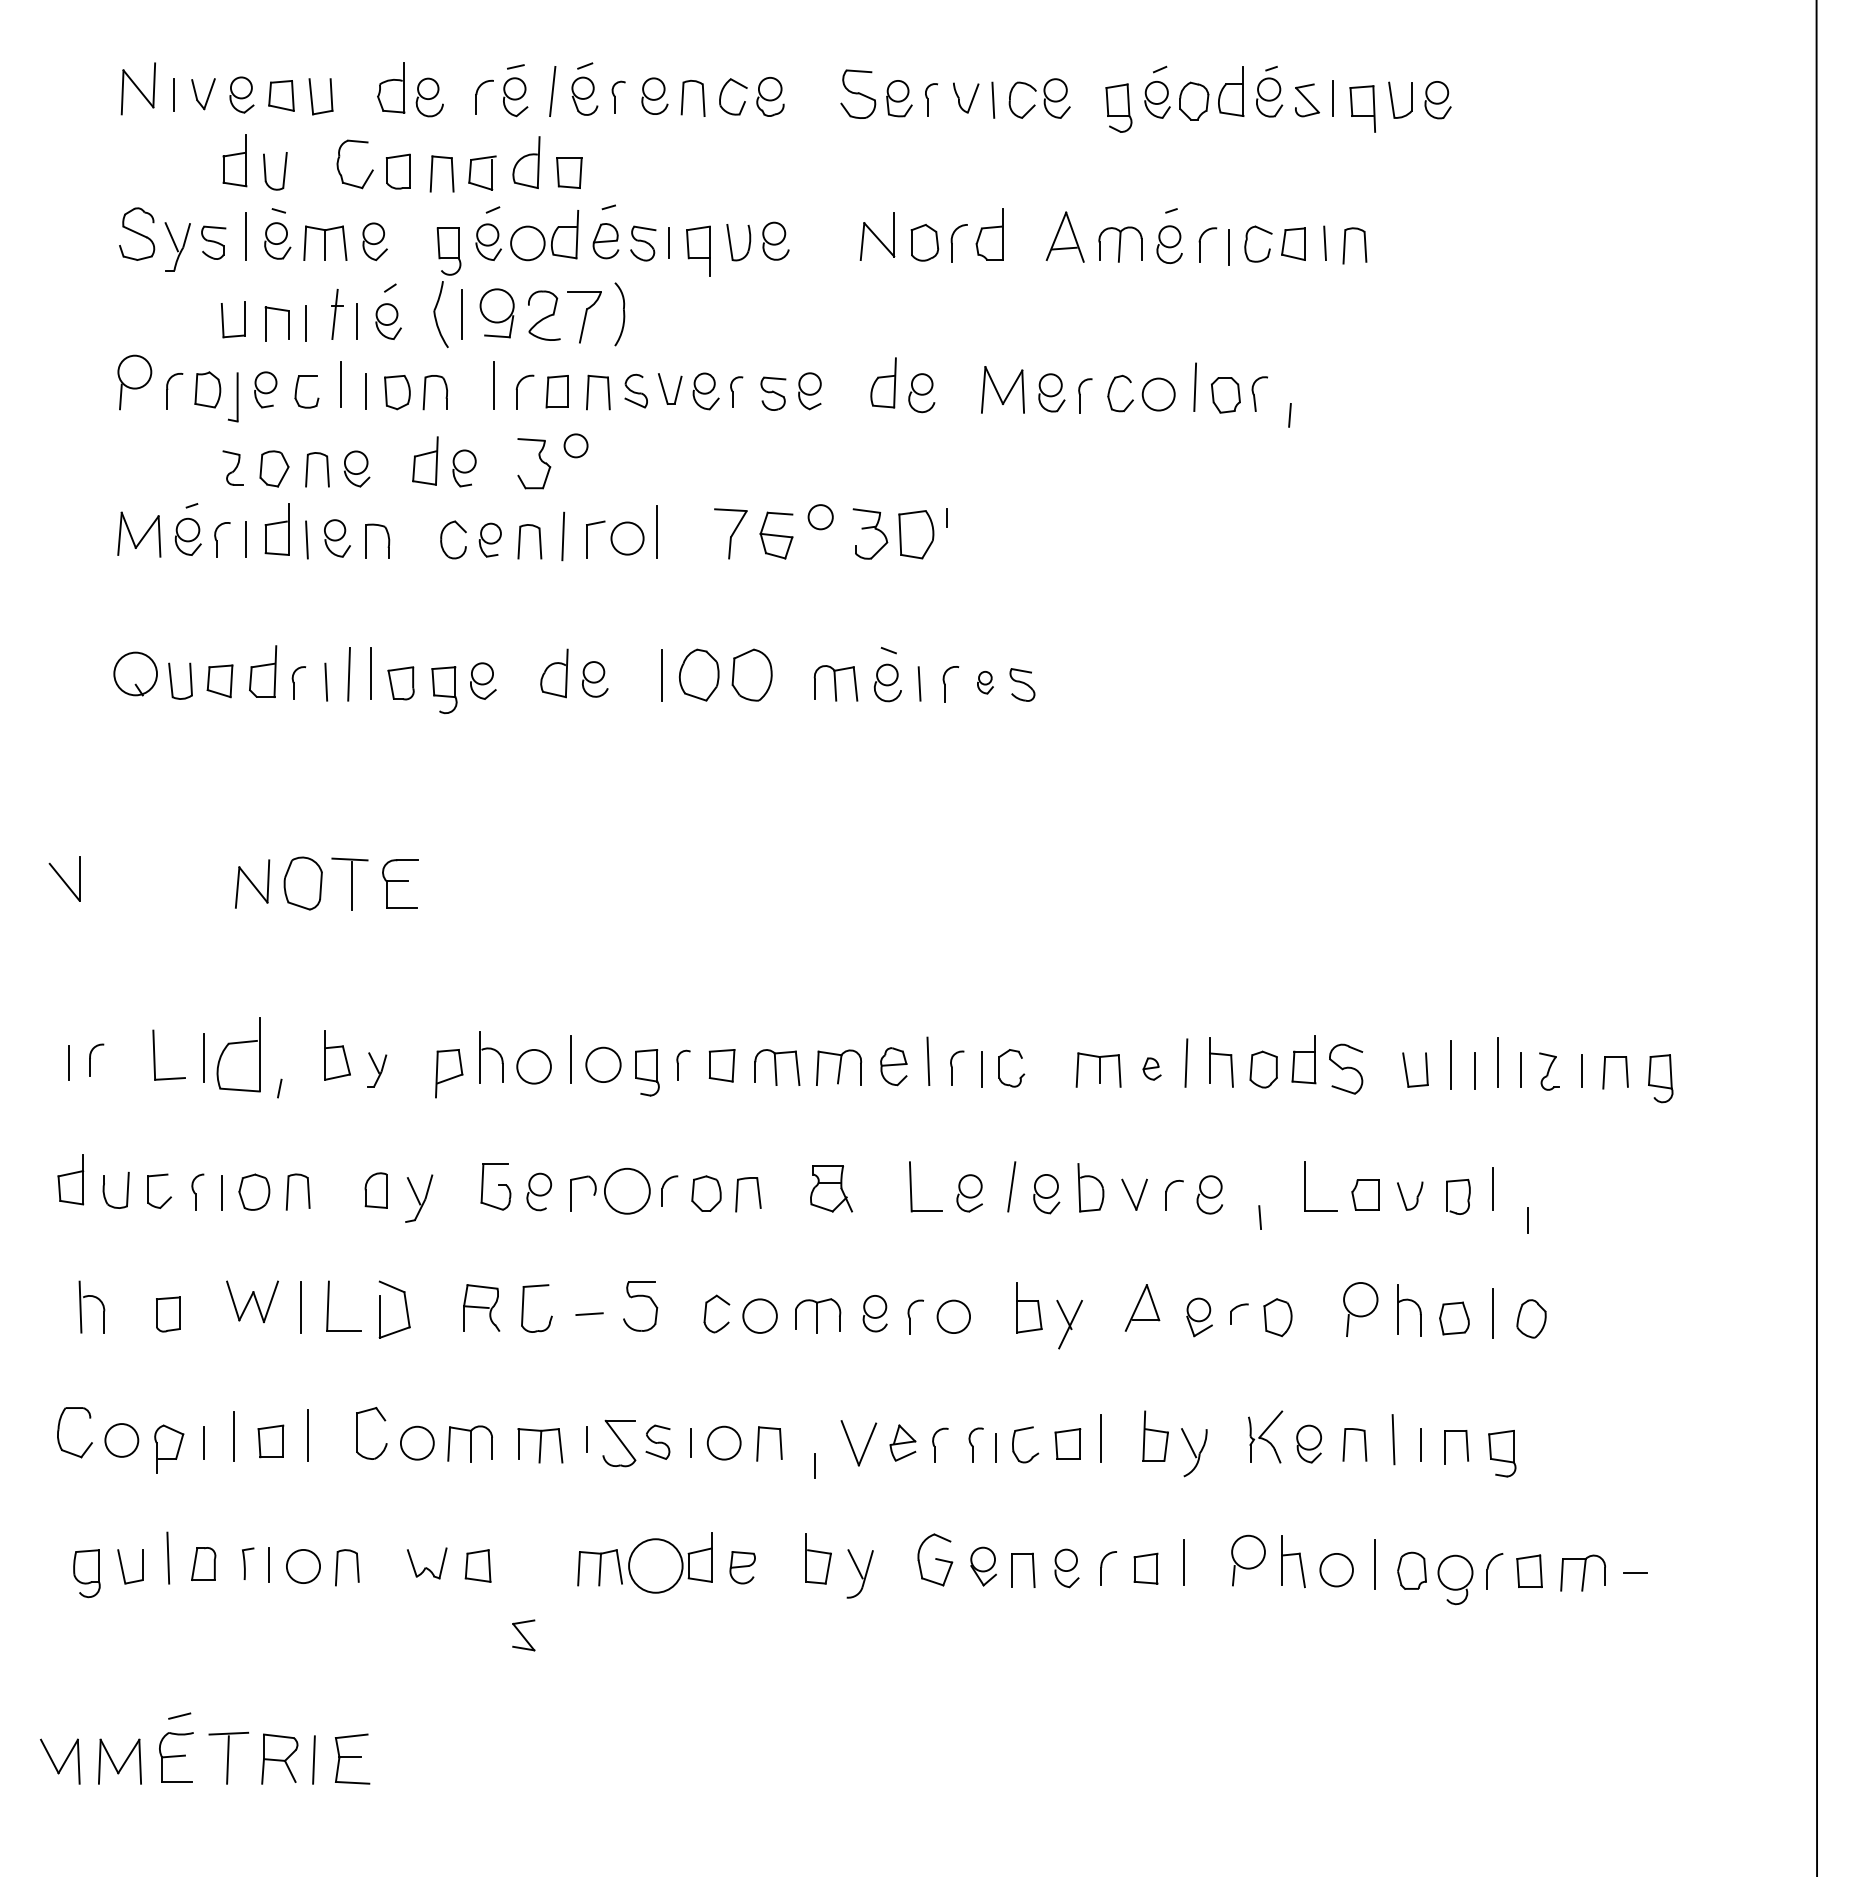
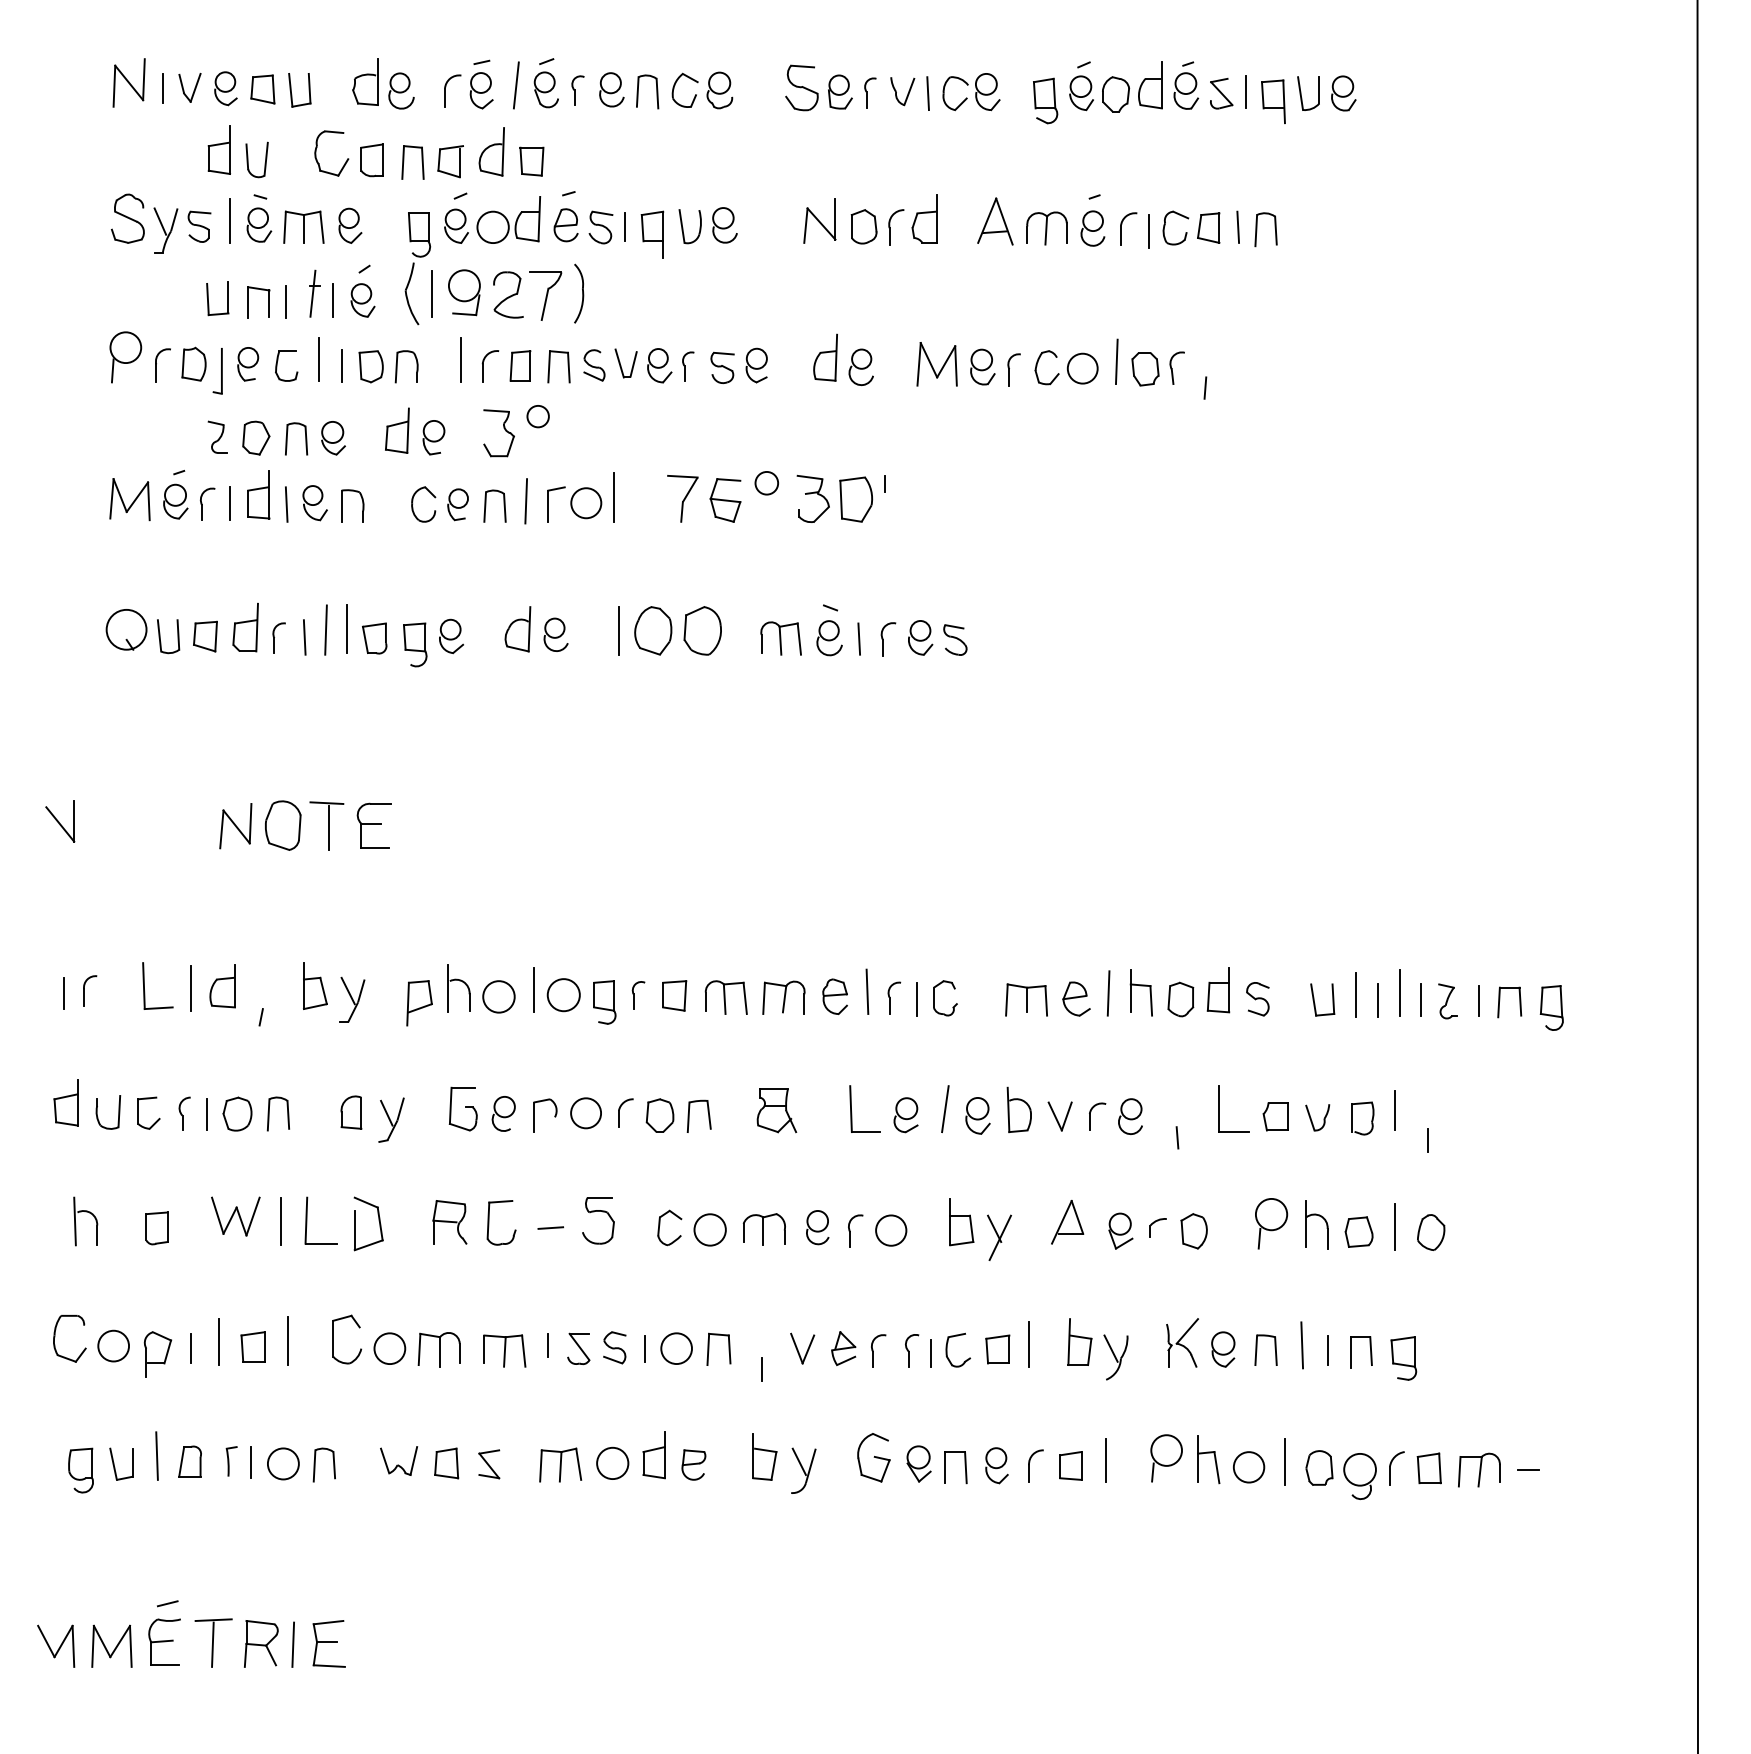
part: (985, 682) -> (920, 637), size x1.67
part: (238, 1055) -> (222, 986), size x0.62
part: (1152, 1068) -> (1076, 998), size x1.67
part: (377, 1069) -> (352, 999), size x1.43
part: (1345, 1069) -> (1257, 999), size x0.71
circle: (626, 1191) -> (585, 1113), size x0.71
part: (619, 1443) -> (578, 1348), size x0.71
part: (858, 1443) -> (802, 1348), size x0.71
circle: (655, 1566) -> (612, 1463), size x0.62
part: (523, 1635) -> (489, 1464), moved

